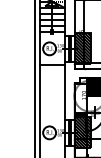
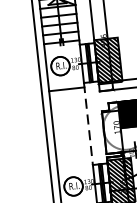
line: (64, 90) -> (88, 123), solid -> dashed

